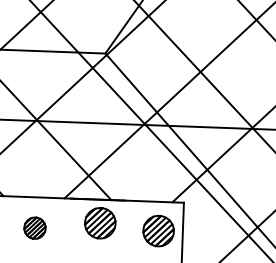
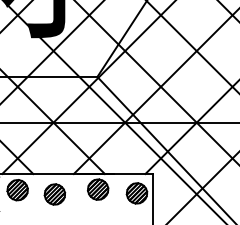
part: (34, 228) -> (54, 194), size x1.43

